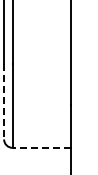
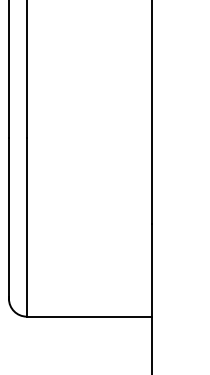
line: (4, 101) -> (9, 217), dashed -> solid
line: (41, 147) -> (88, 315), dashed -> solid

